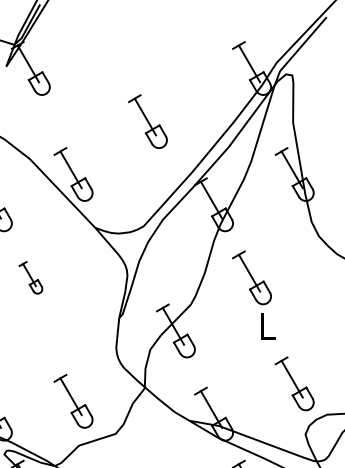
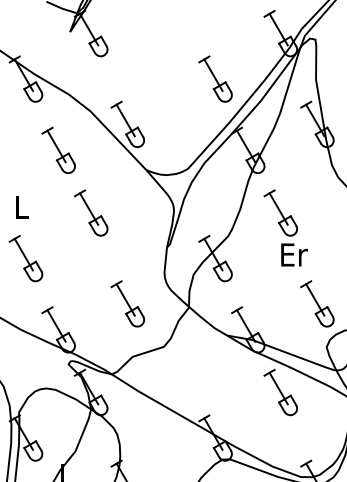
part: (147, 120) -> (215, 78), moved
part: (31, 277) -> (91, 212), size x1.67
text: (267, 326) -> (294, 254), L -> Er
part: (73, 400) -> (127, 303), moved

